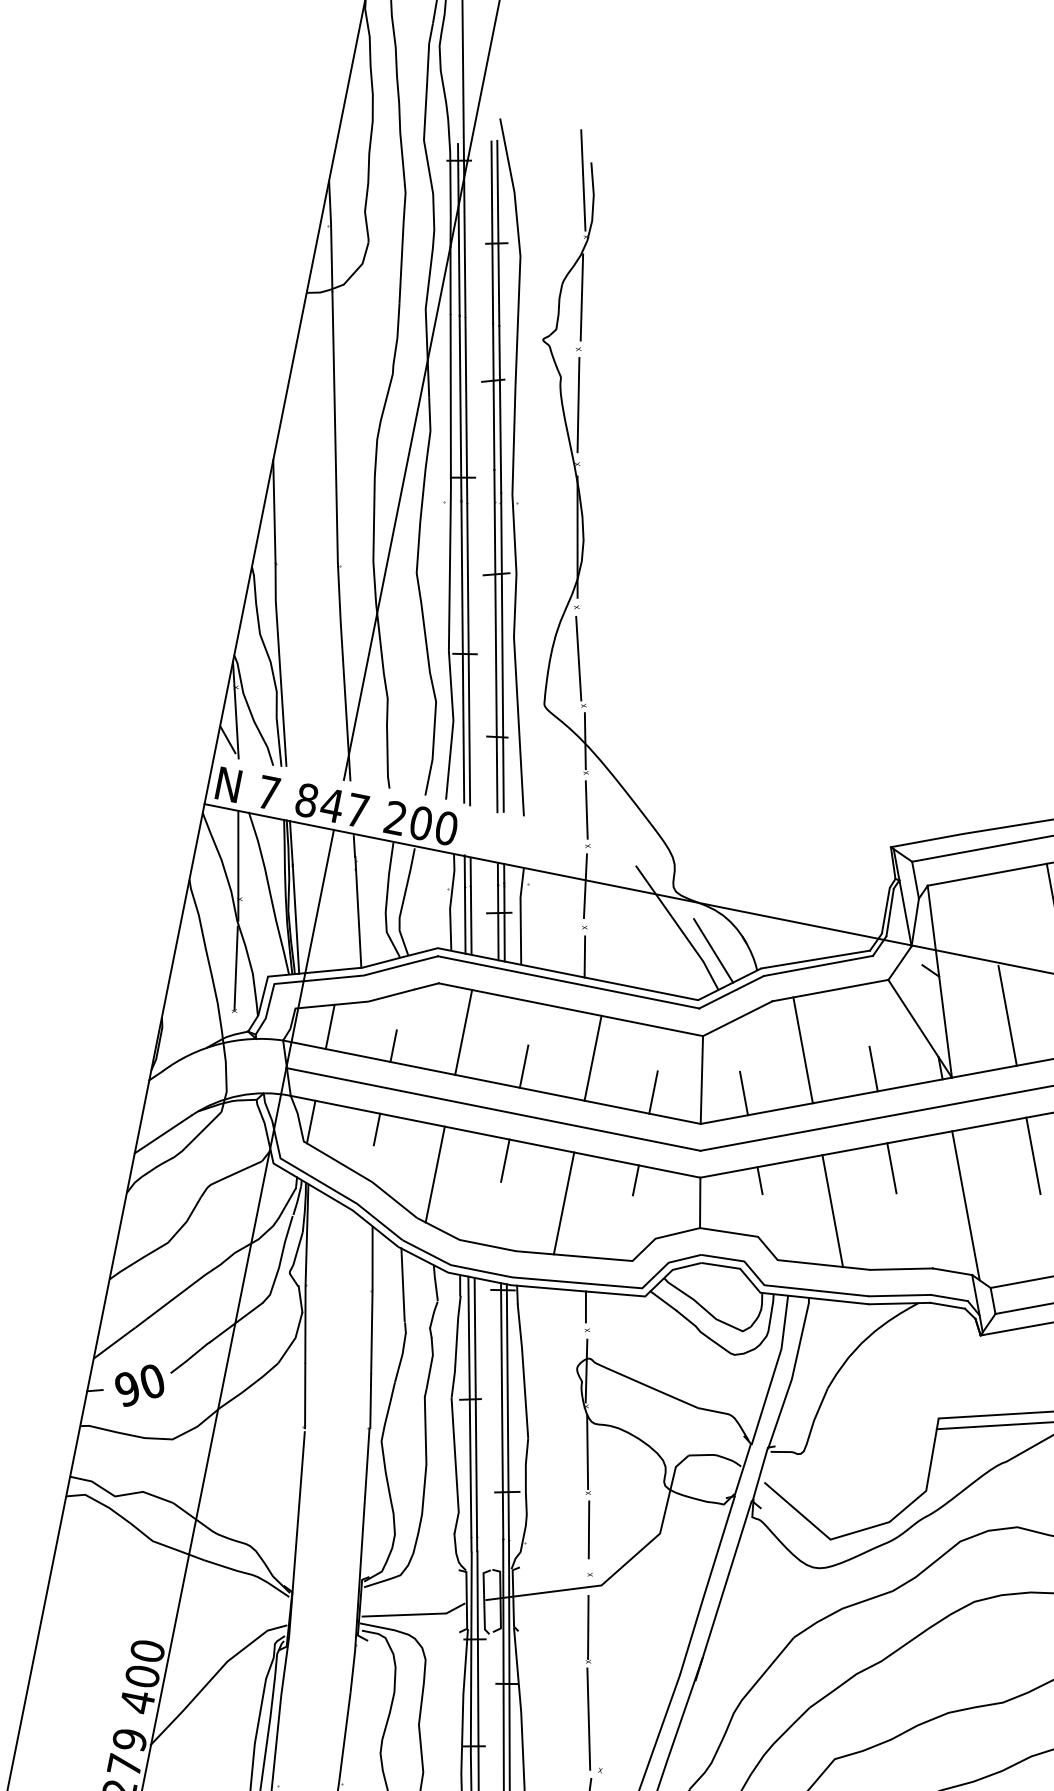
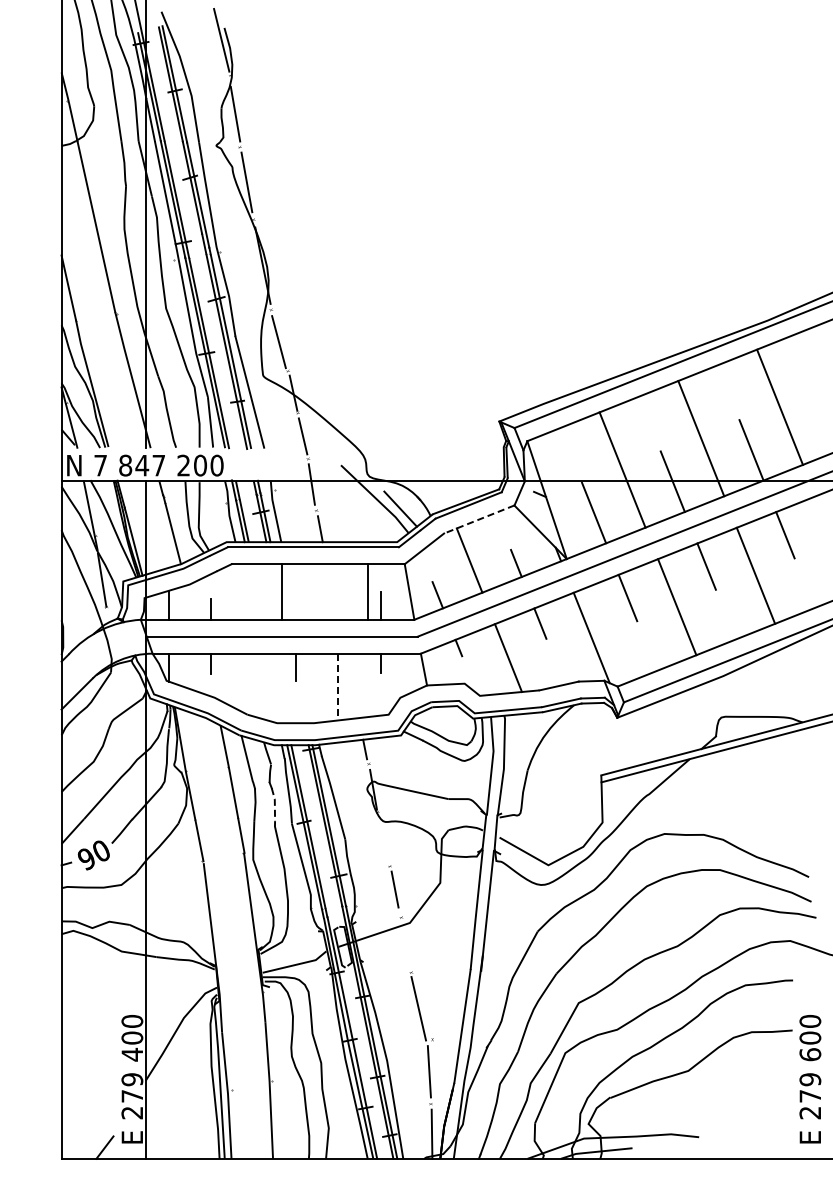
line: (830, 990) -> (479, 519), solid -> dashed
line: (463, 1031) -> (281, 591), moved
line: (593, 1057) -> (368, 591), moved
line: (523, 1065) -> (295, 605), removed
line: (435, 1173) -> (253, 684), removed
line: (564, 1204) -> (338, 687), solid -> dashed
line: (431, 1361) -> (274, 803), solid -> dashed
line: (587, 1451) -> (384, 840), removed
line: (587, 1626) -> (406, 950), removed

